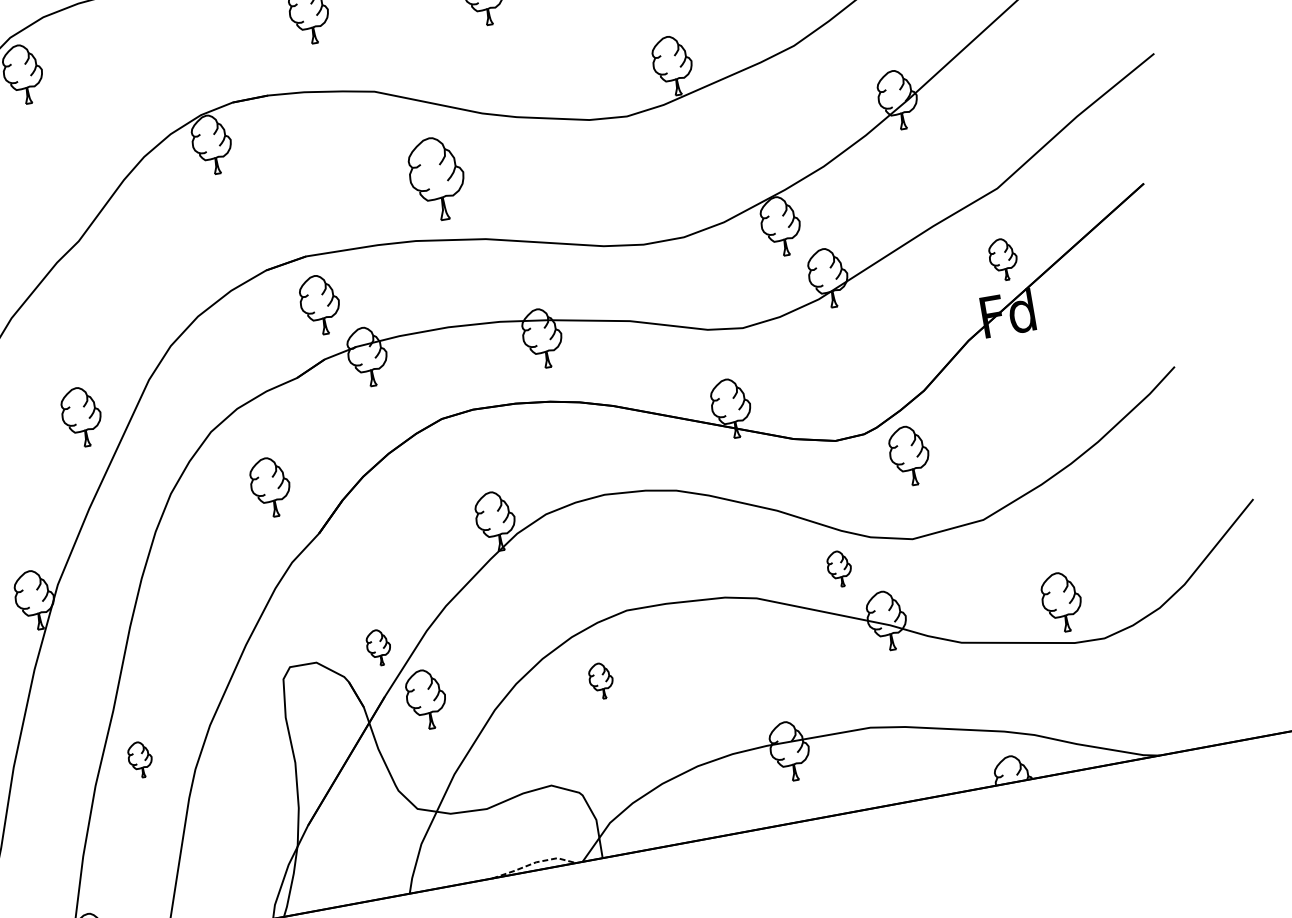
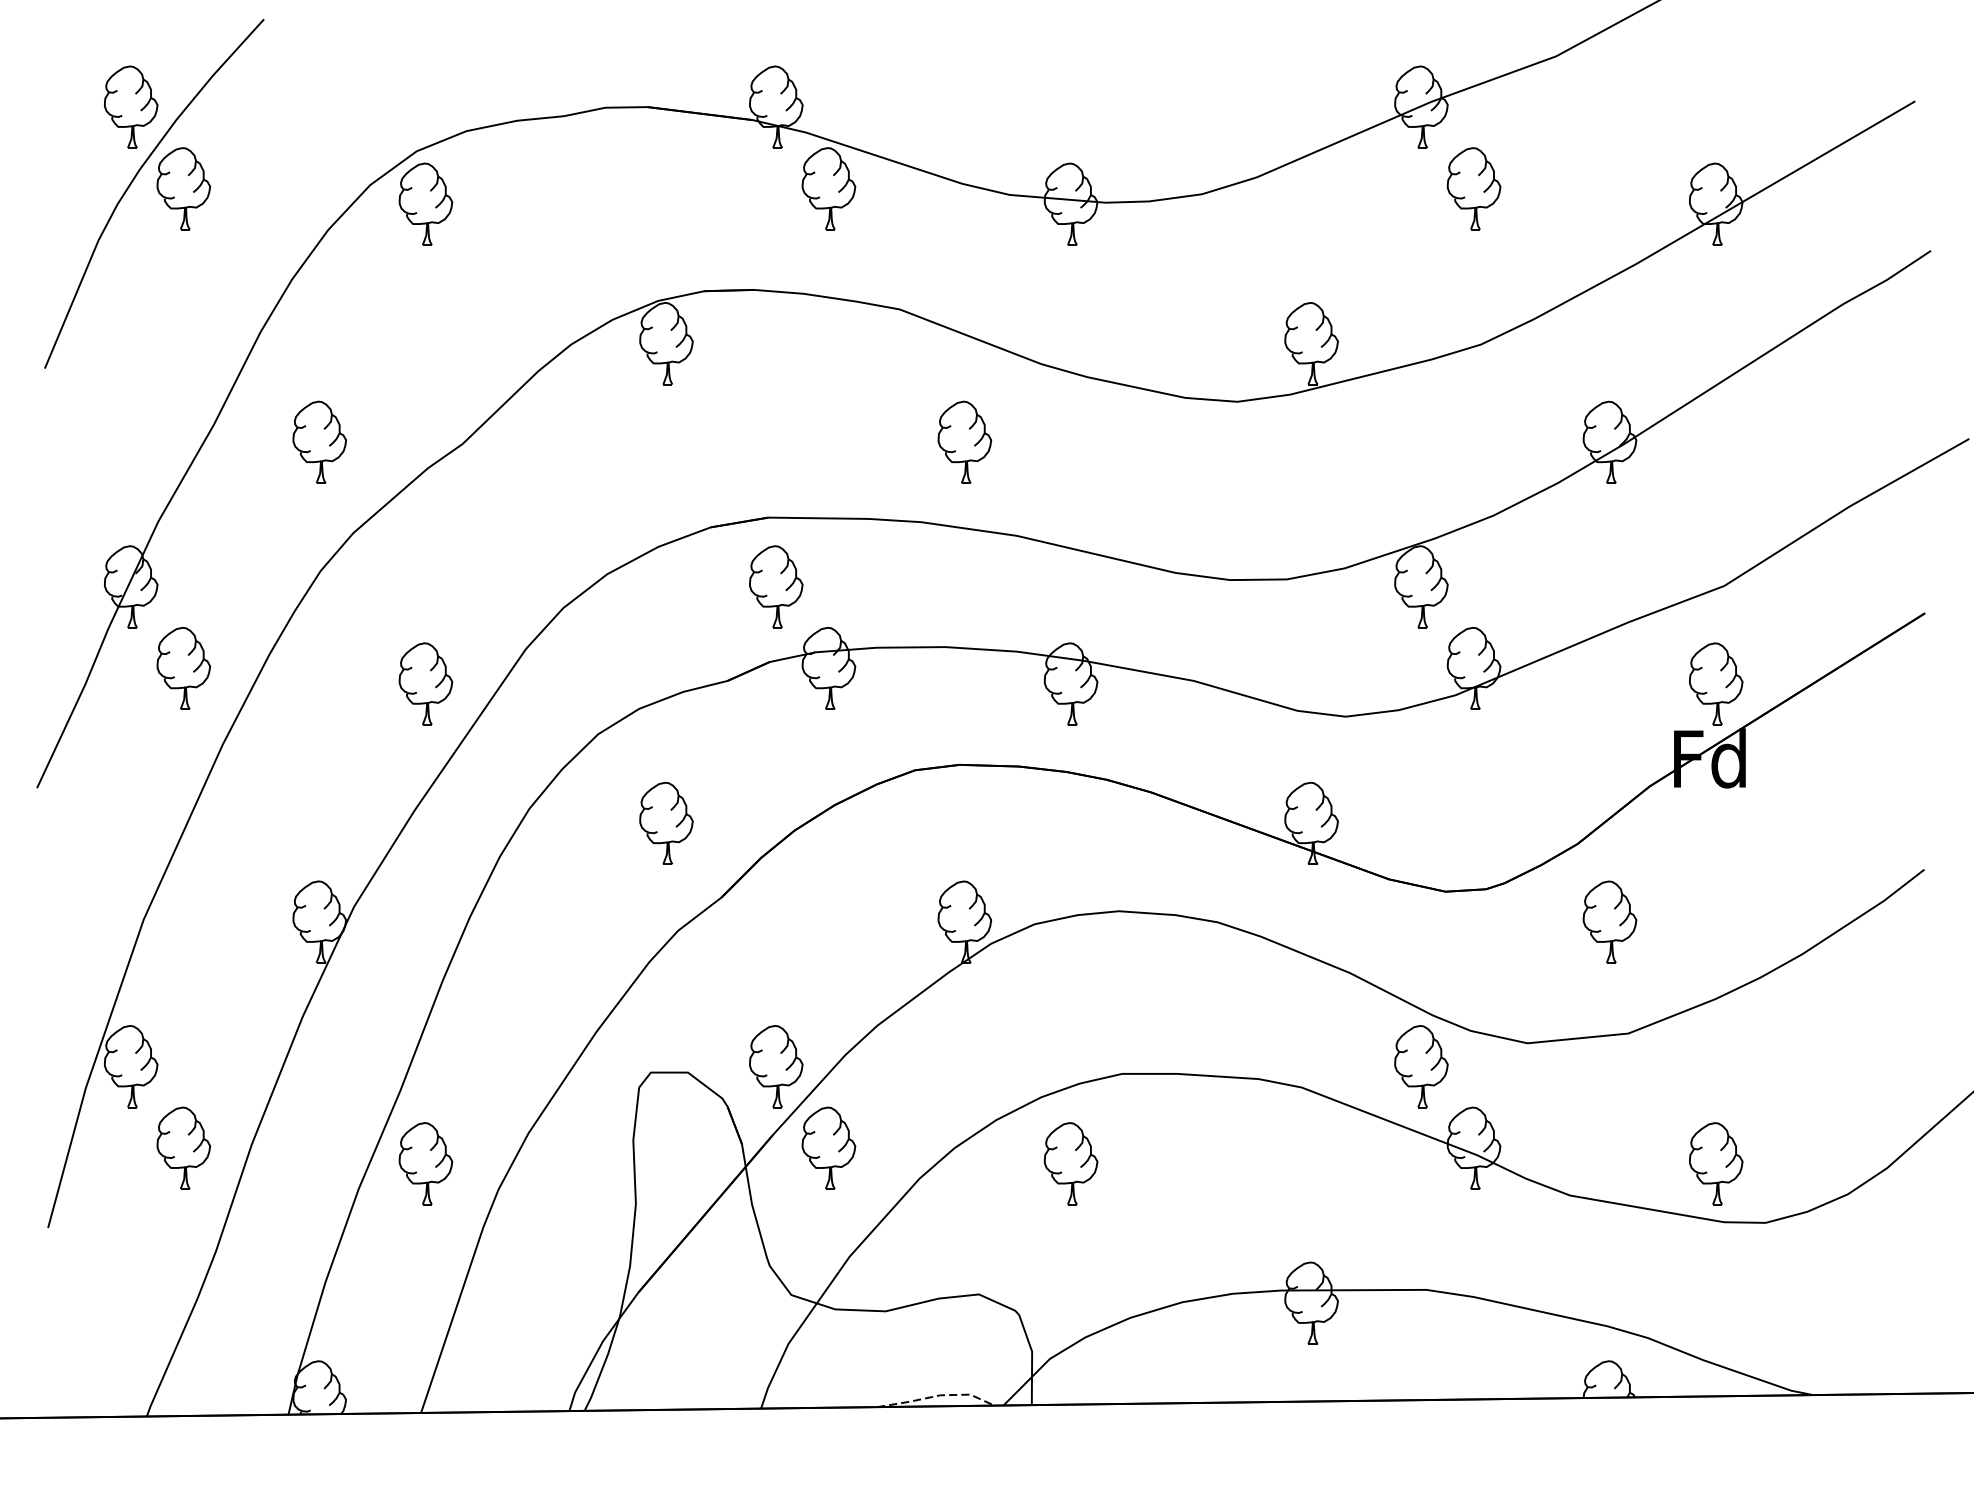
part: (436, 178) -> (964, 441), size x0.71
part: (1003, 259) -> (1716, 683), size x1.43
part: (909, 455) -> (1609, 921), moved
part: (839, 568) -> (1421, 1066), size x1.67
part: (378, 647) -> (776, 1066), size x1.67
part: (601, 680) -> (1071, 1163), size x1.67
part: (140, 759) -> (425, 1163), size x1.67

